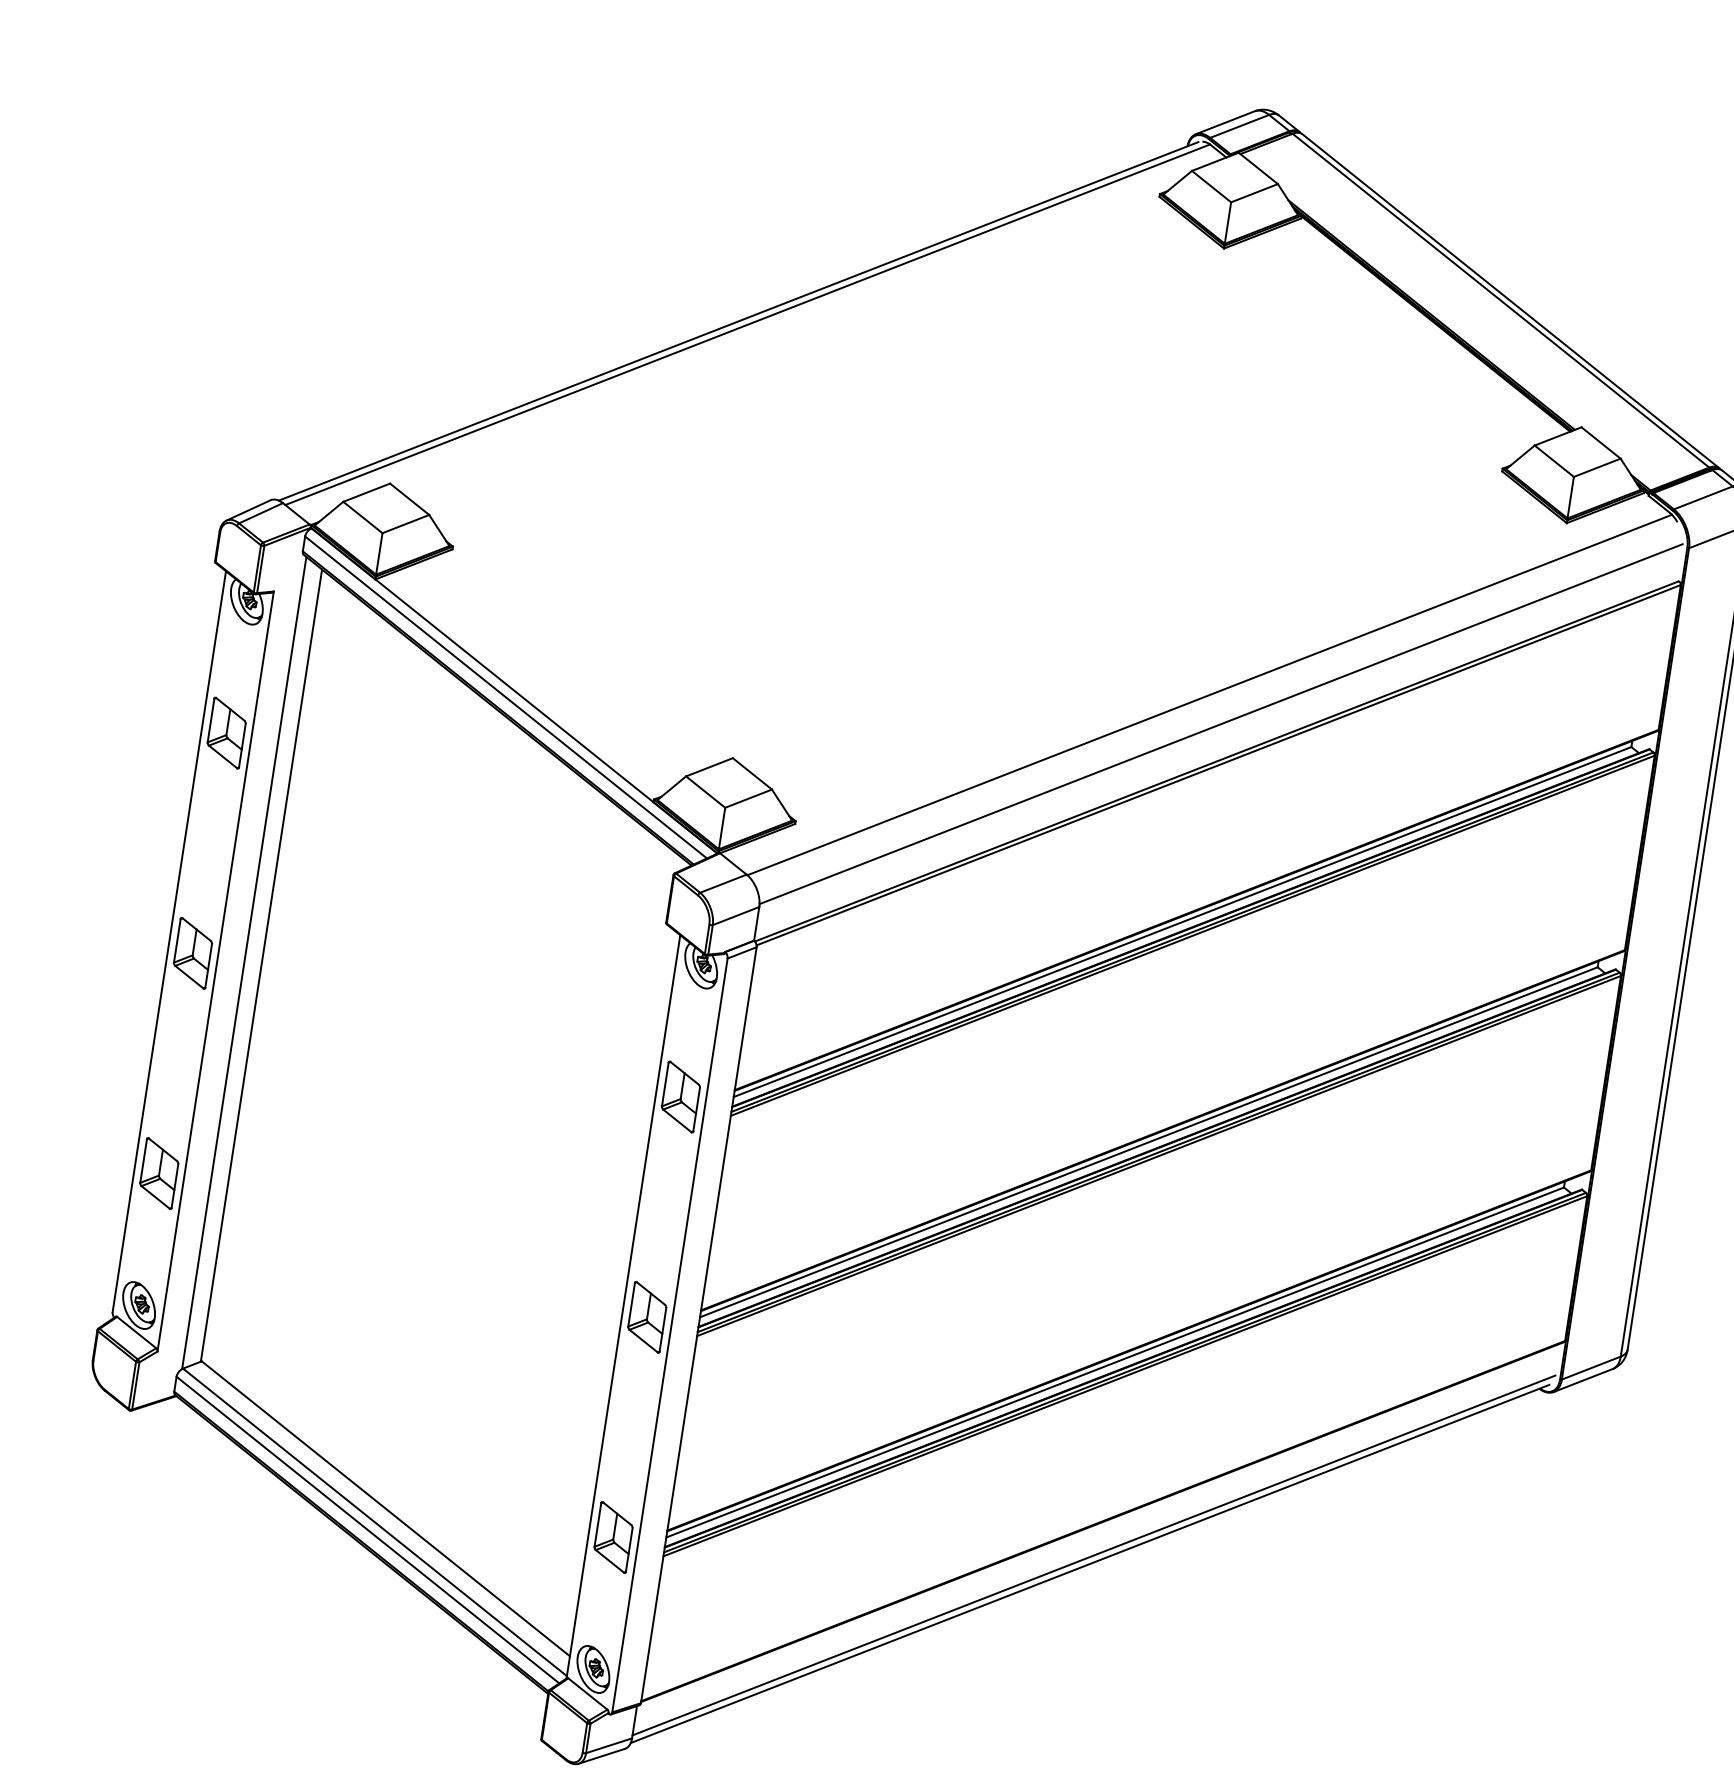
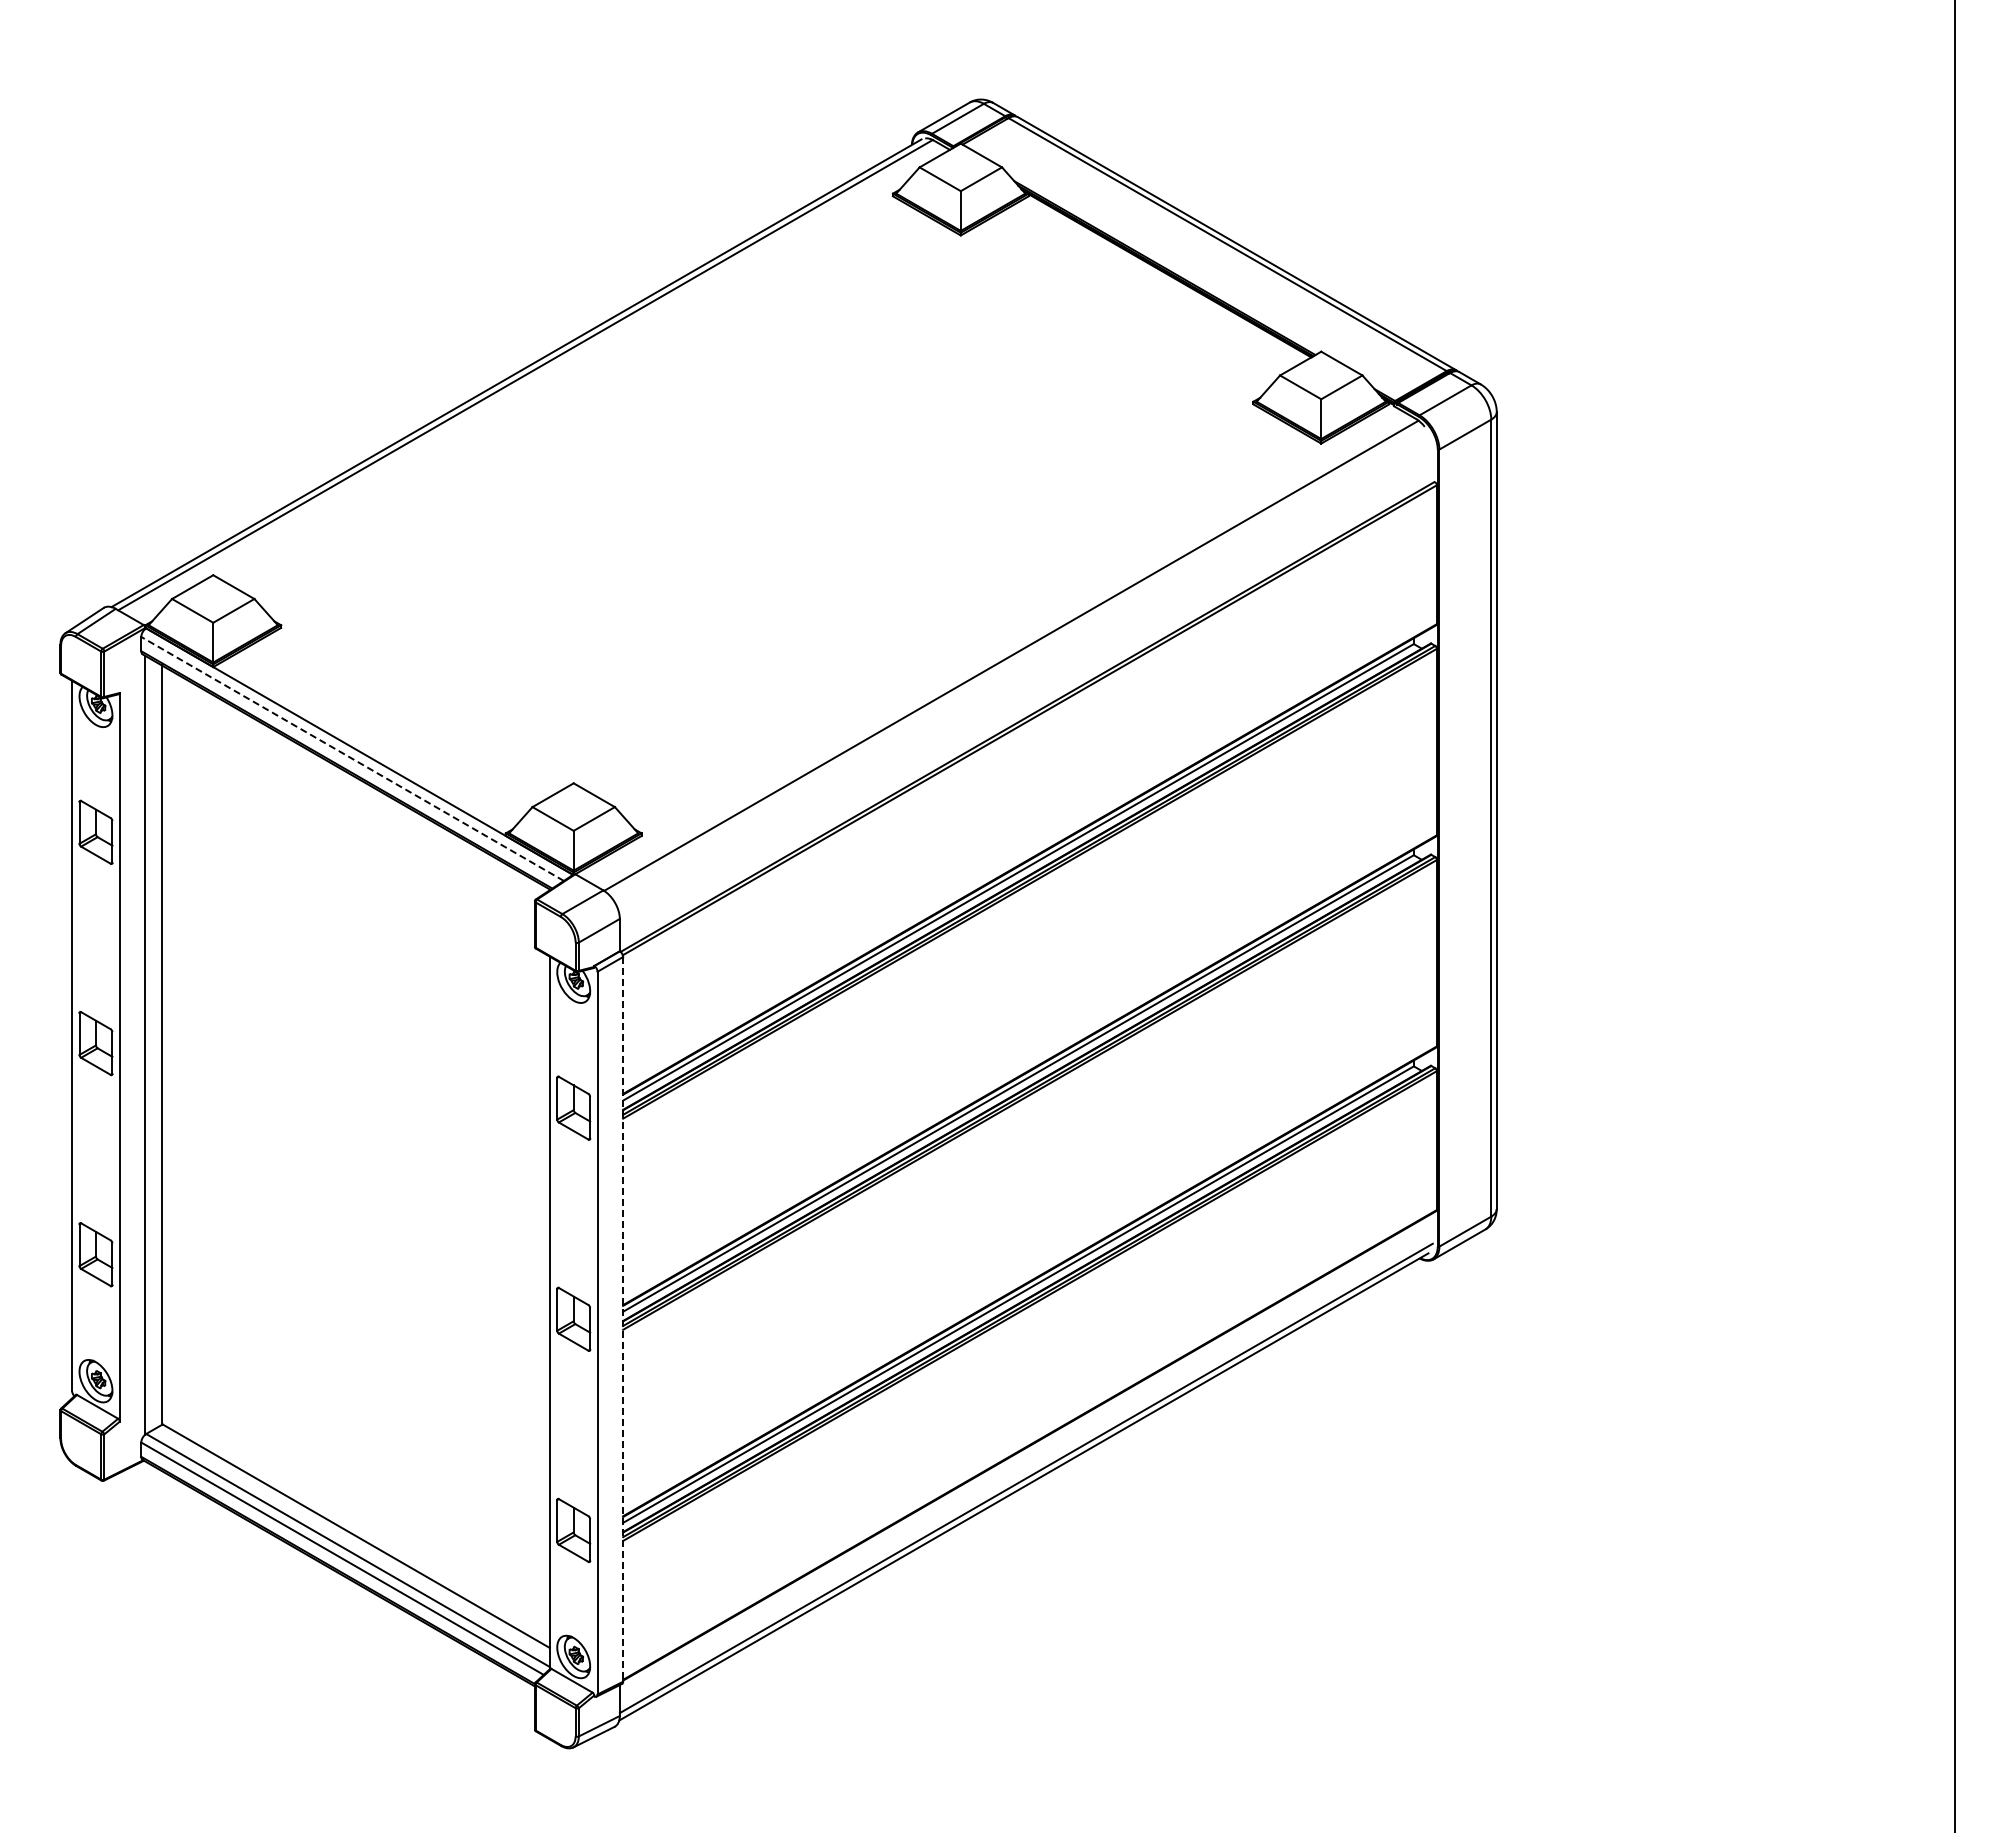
line: (506, 696) -> (352, 758), solid -> dashed
line: (1220, 724) -> (1025, 681), removed
line: (699, 1325) -> (623, 1319), solid -> dashed

